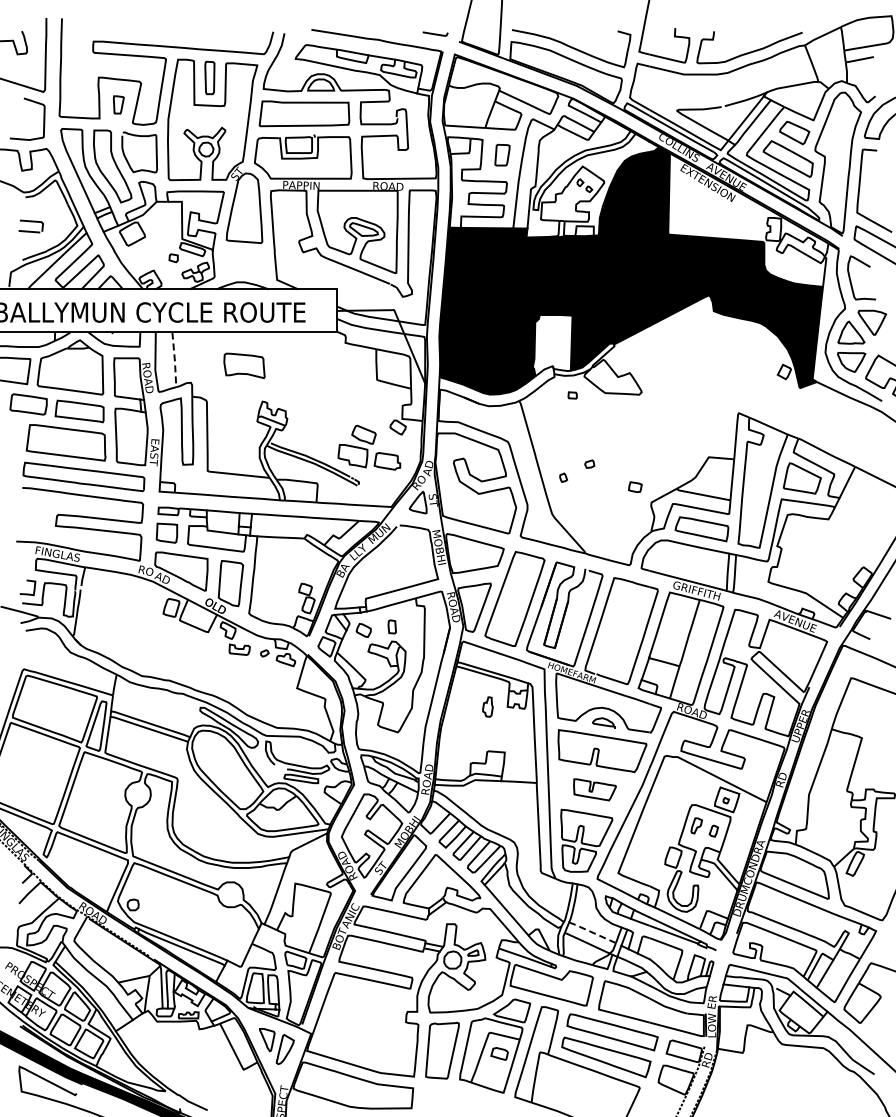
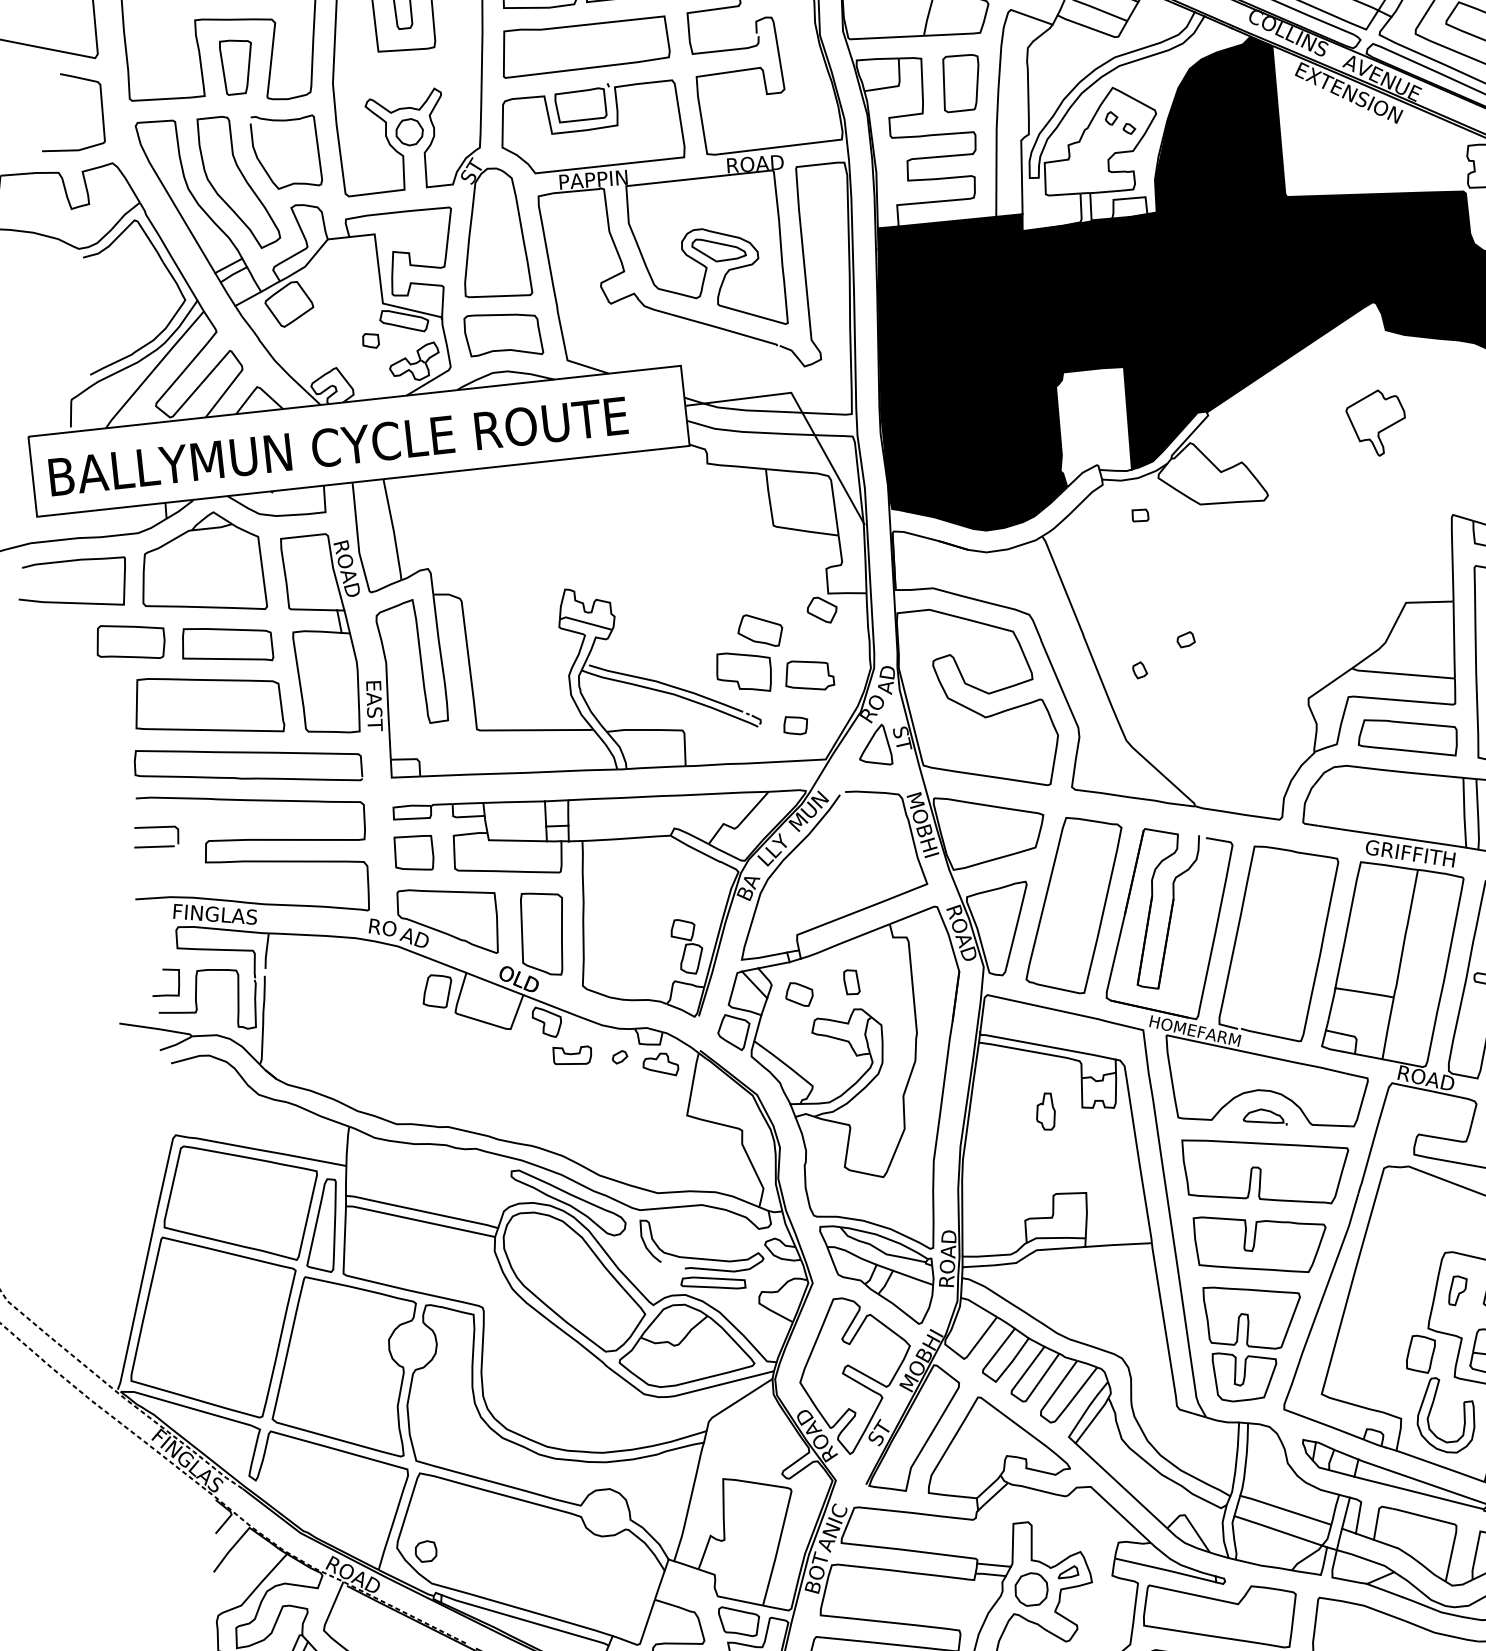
part: (118, 104) -> (237, 66), size x1.67
part: (502, 154) -> (961, 81), size x1.43
part: (30, 226) -> (155, 836), moved
part: (703, 359) -> (1376, 422), added
line: (174, 361) -> (393, 532), dashed -> solid
part: (244, 365) -> (503, 334), moved
part: (635, 487) -> (796, 725), moved
part: (594, 789) -> (1260, 1243), size x1.67
line: (592, 932) -> (1285, 1509), dashed -> solid

